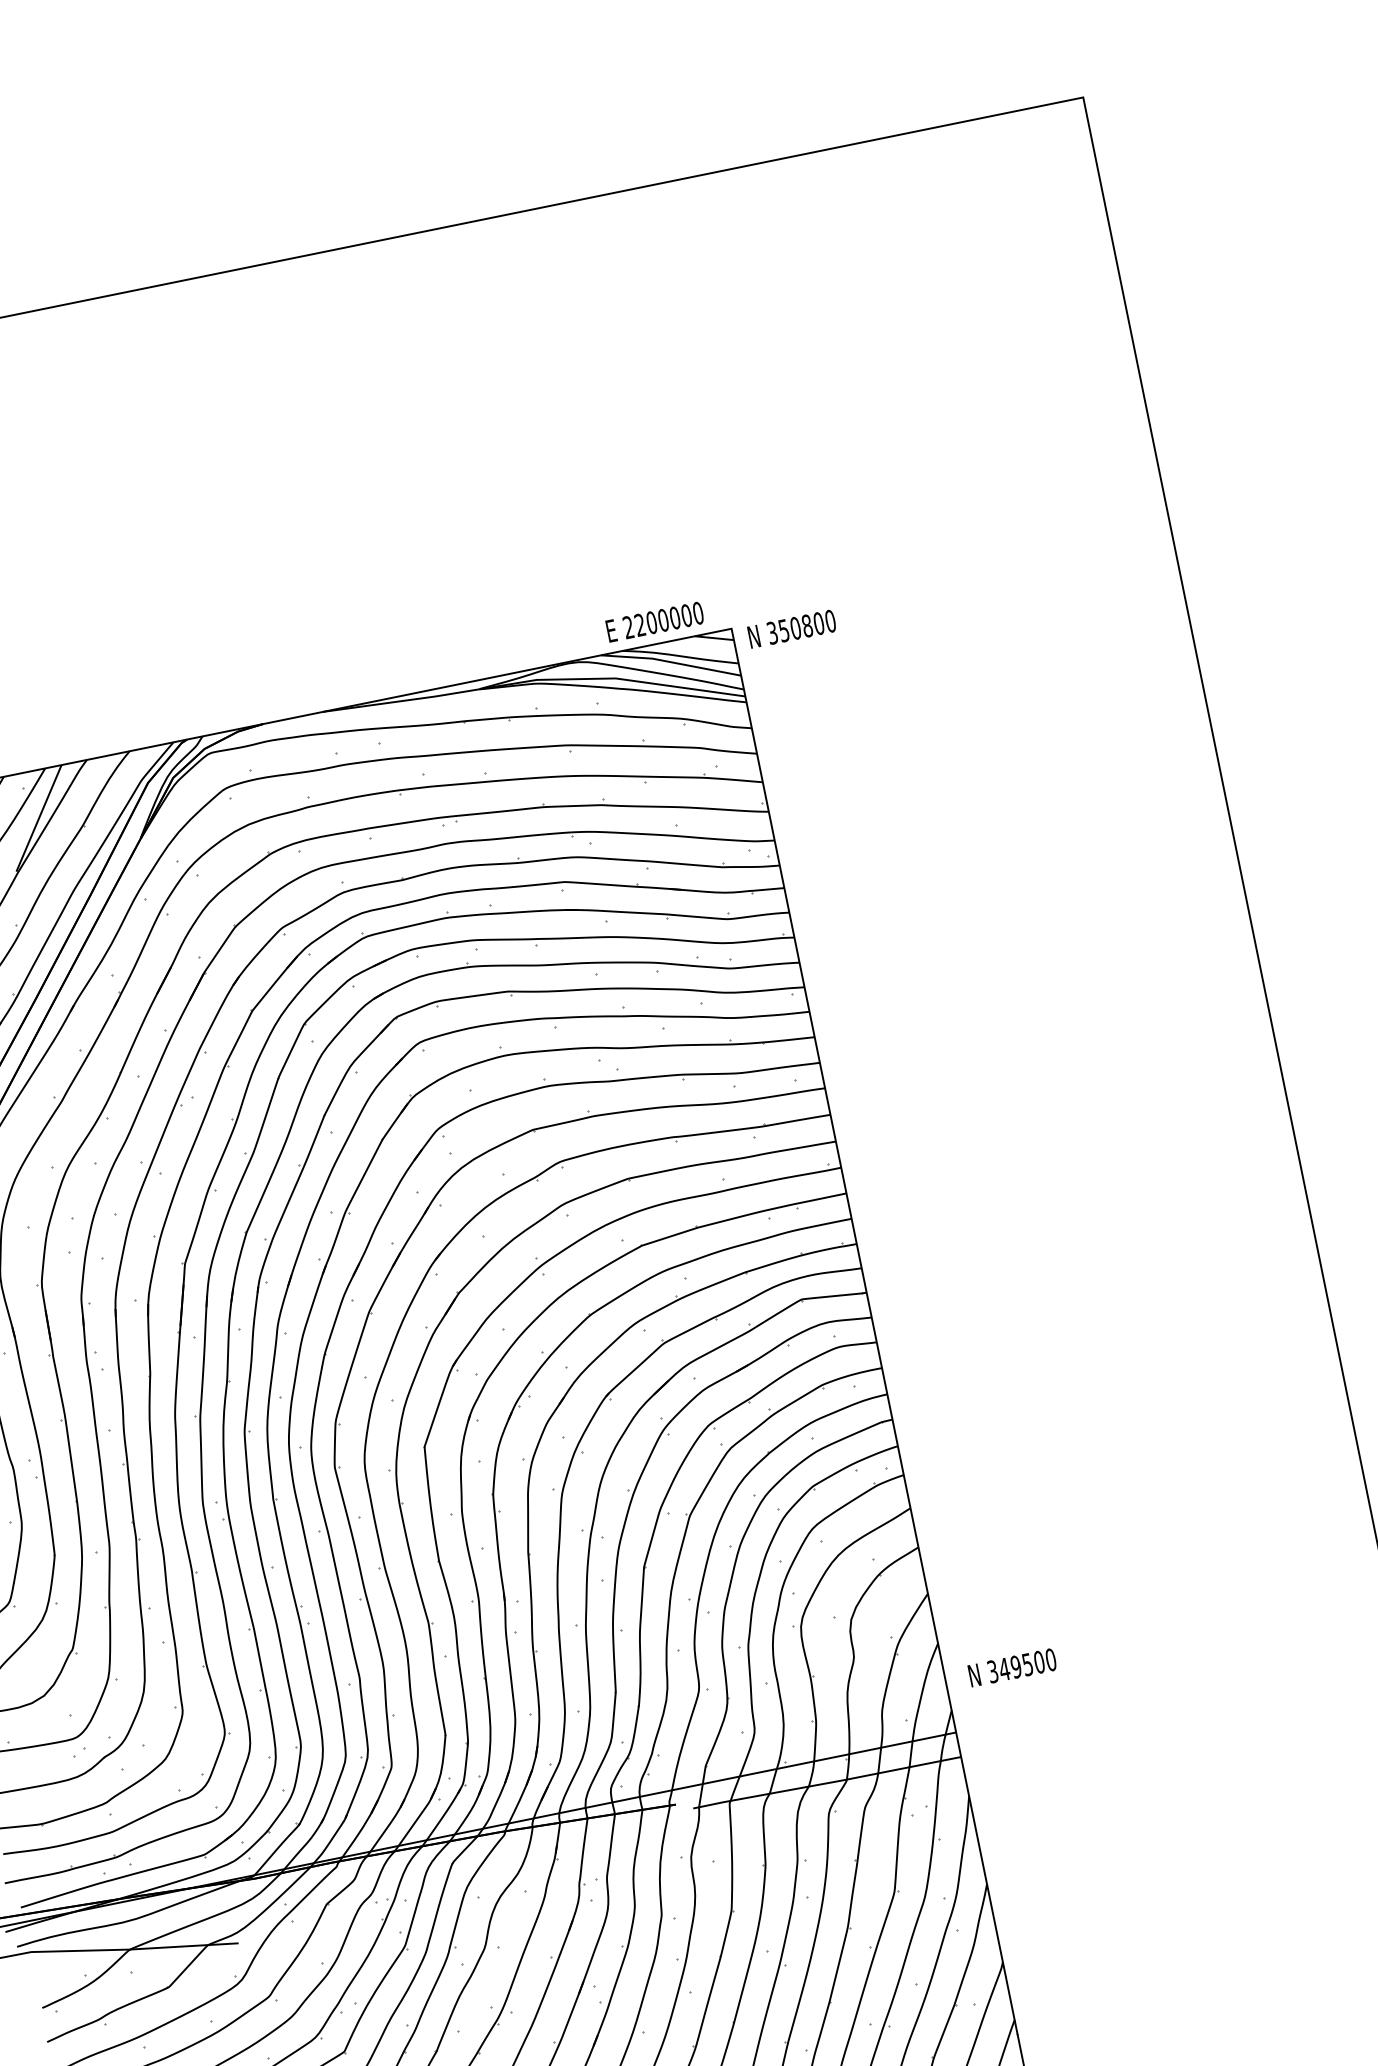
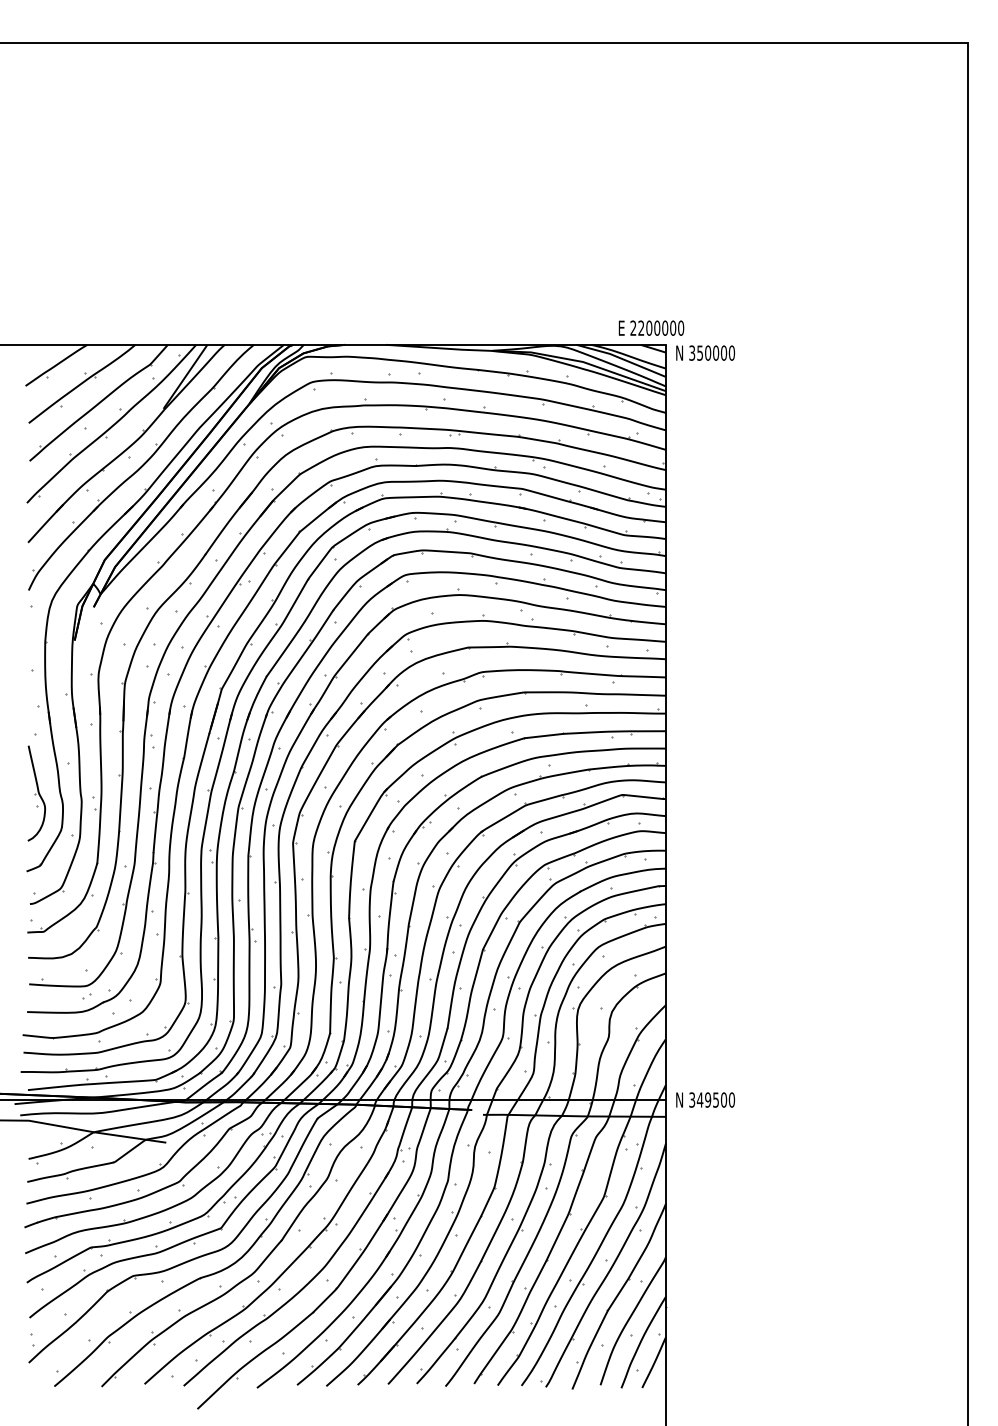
text: (654, 621) -> (651, 327), moved
text: (807, 624) -> (716, 352), 350800 -> 350000
text: (1012, 1666) -> (705, 1099), moved

